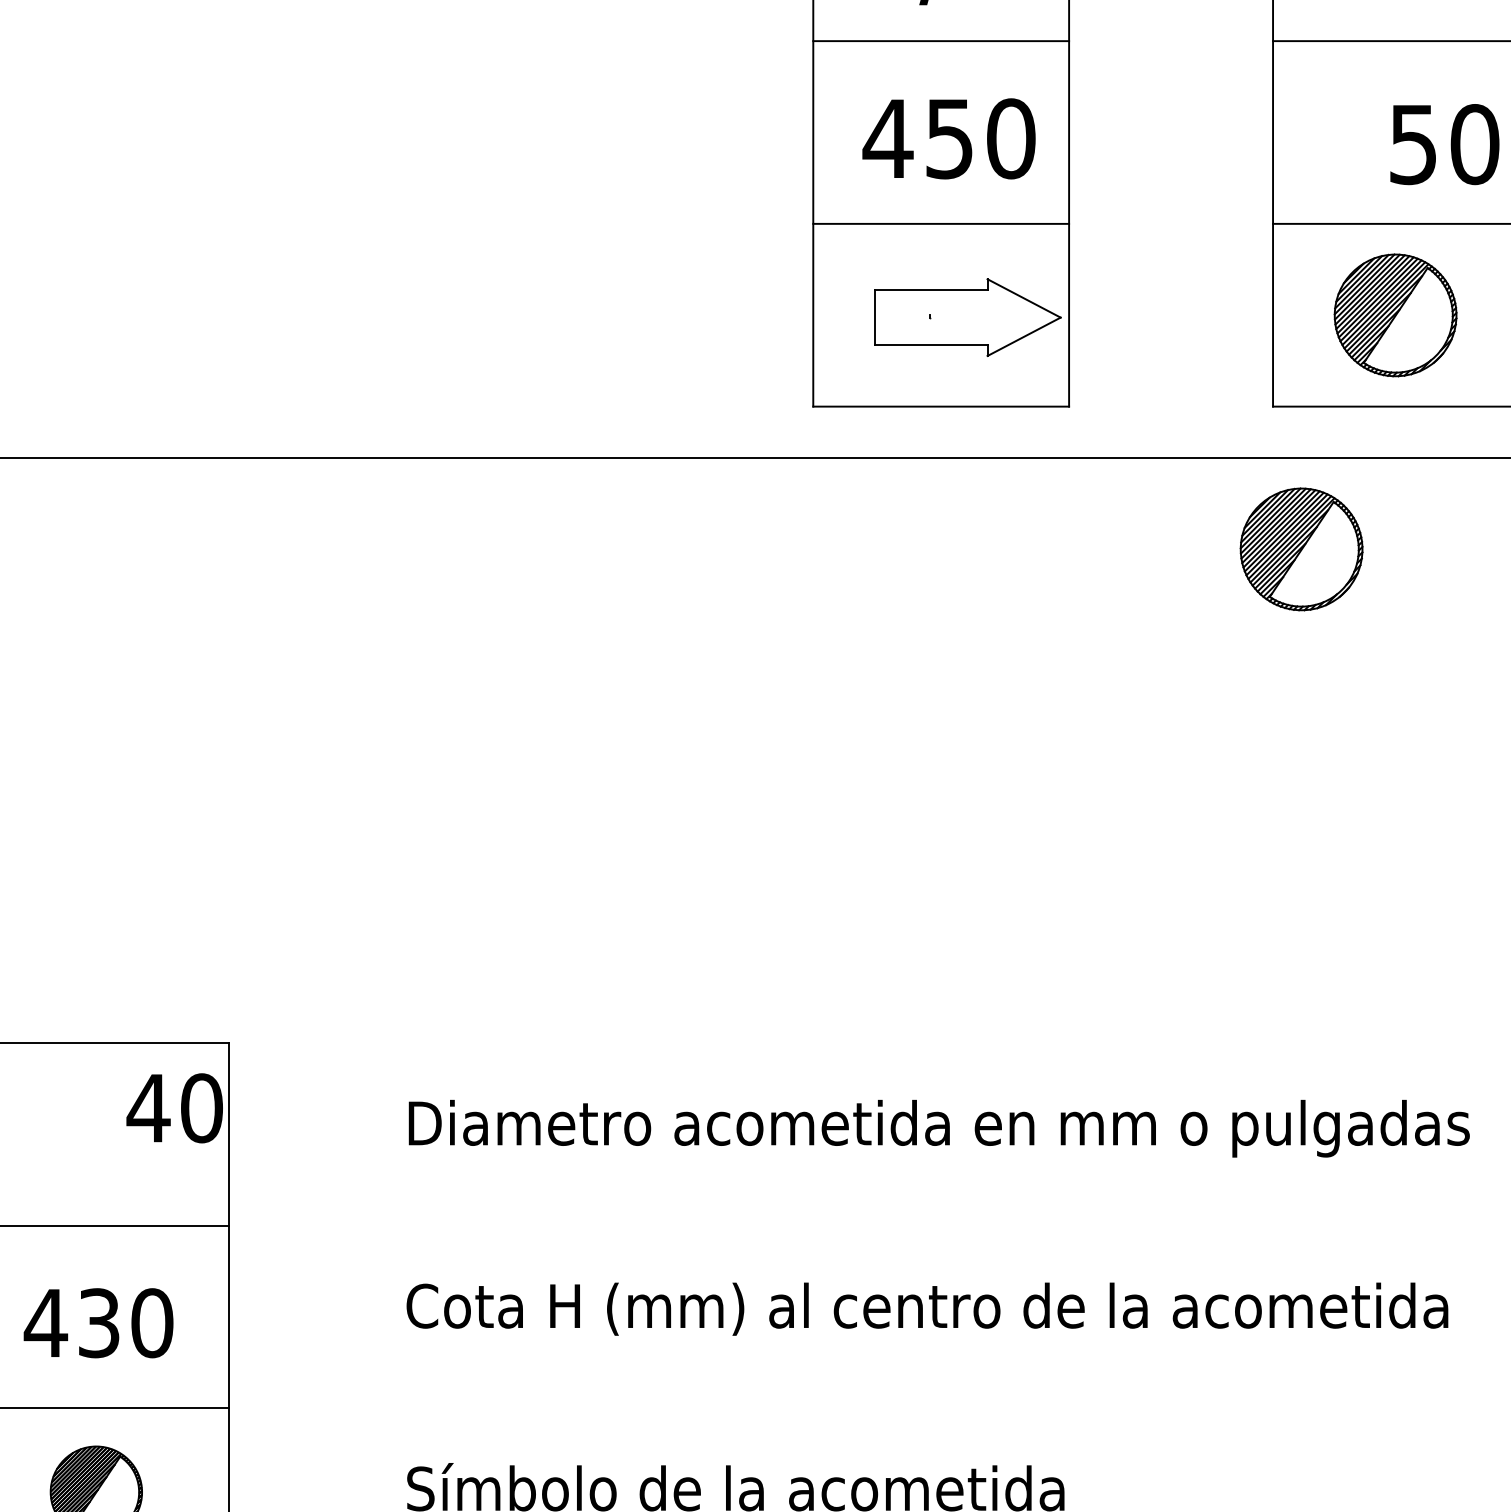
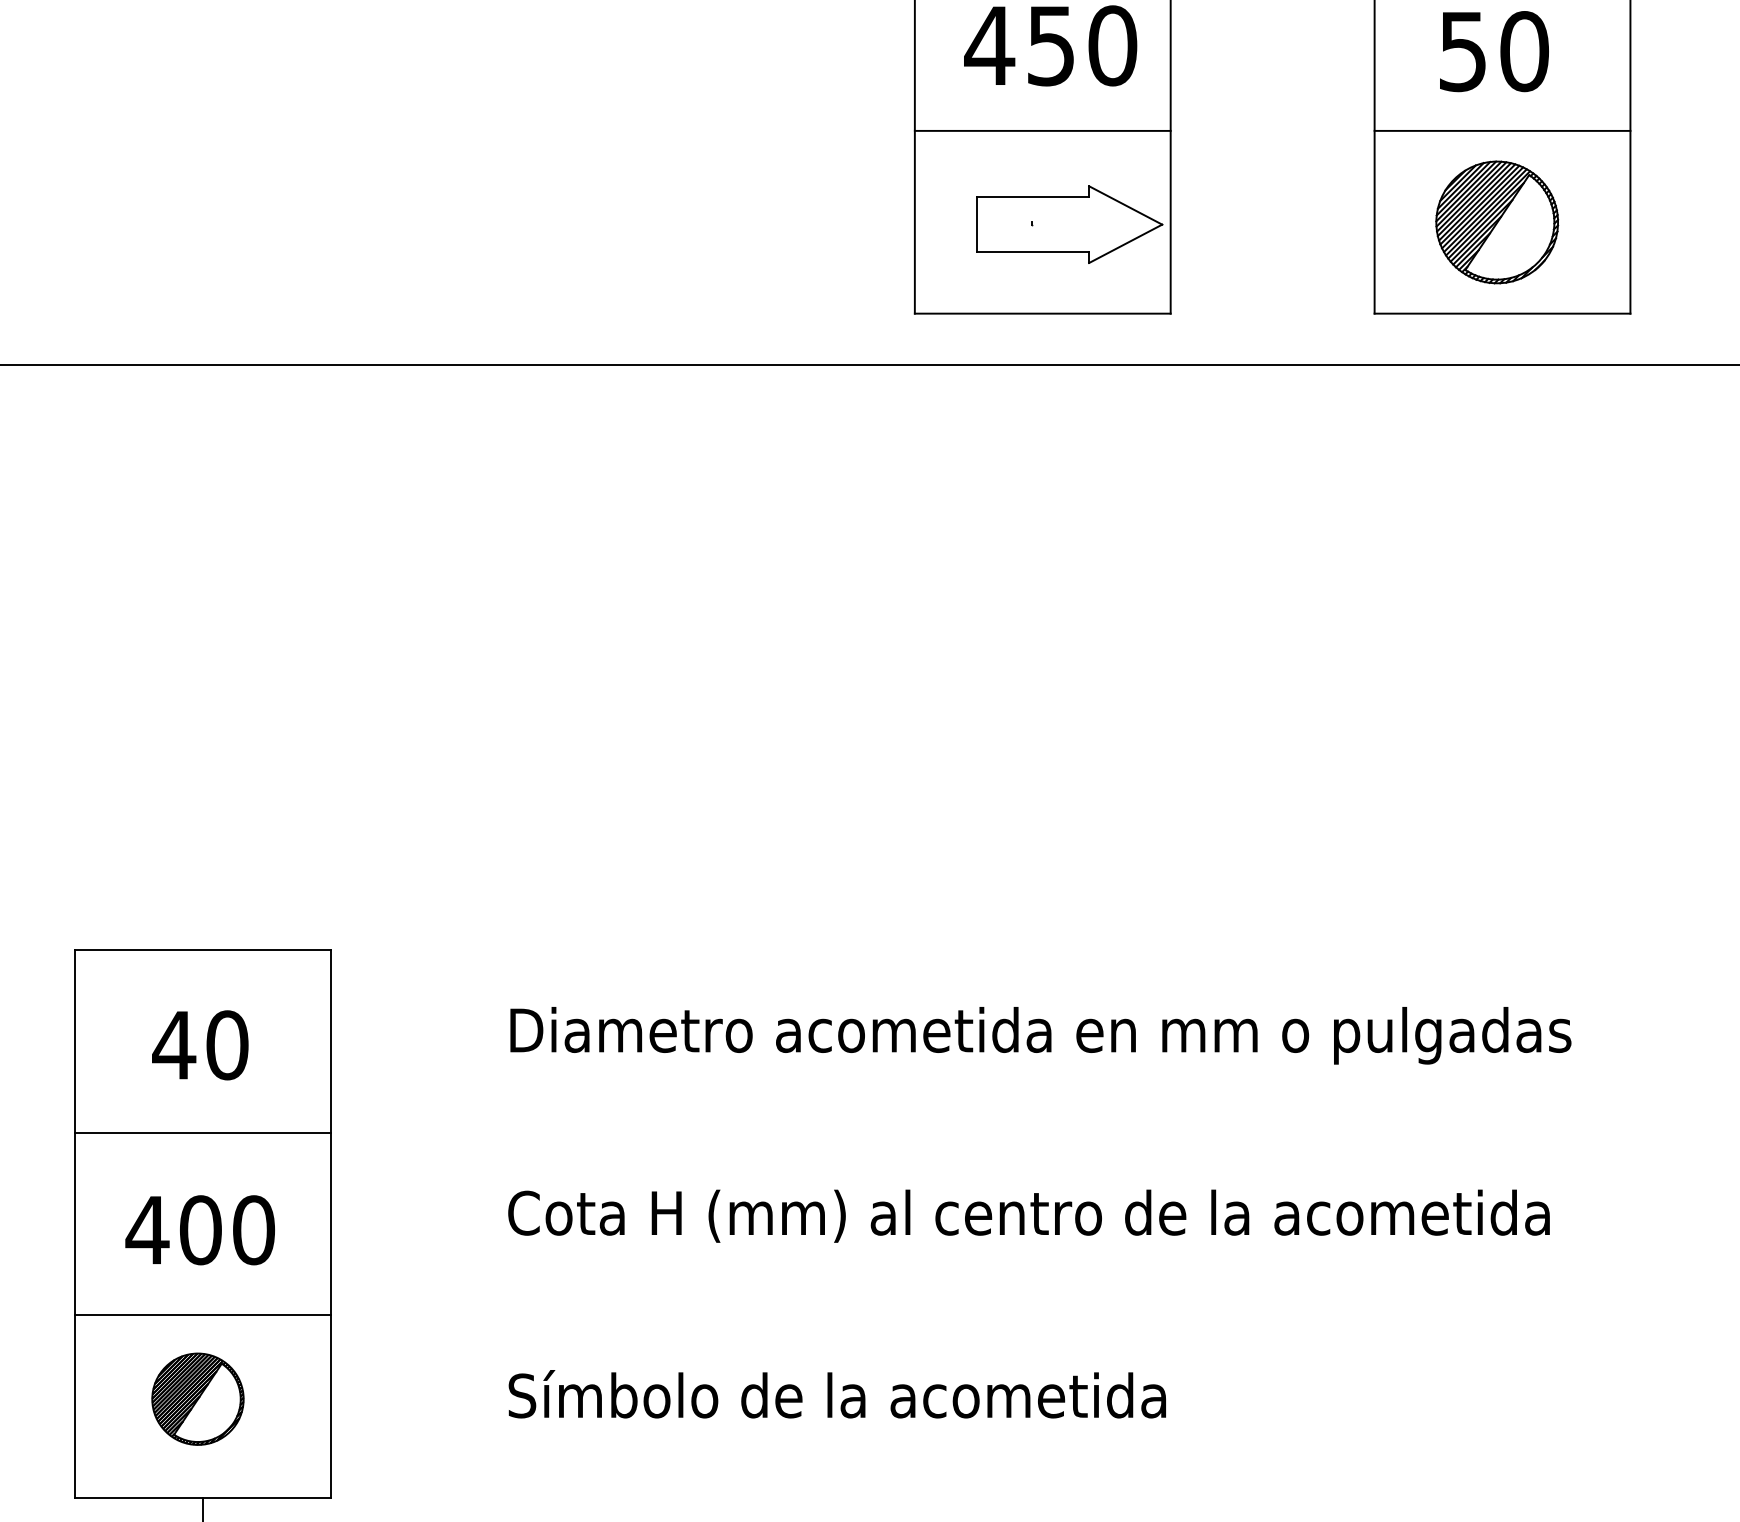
text: (1444, 144) -> (1494, 51), moved
part: (1301, 549) -> (1403, 456), removed
text: (174, 1108) -> (200, 1045), moved
text: (98, 1323) -> (200, 1230), 430 -> 400

